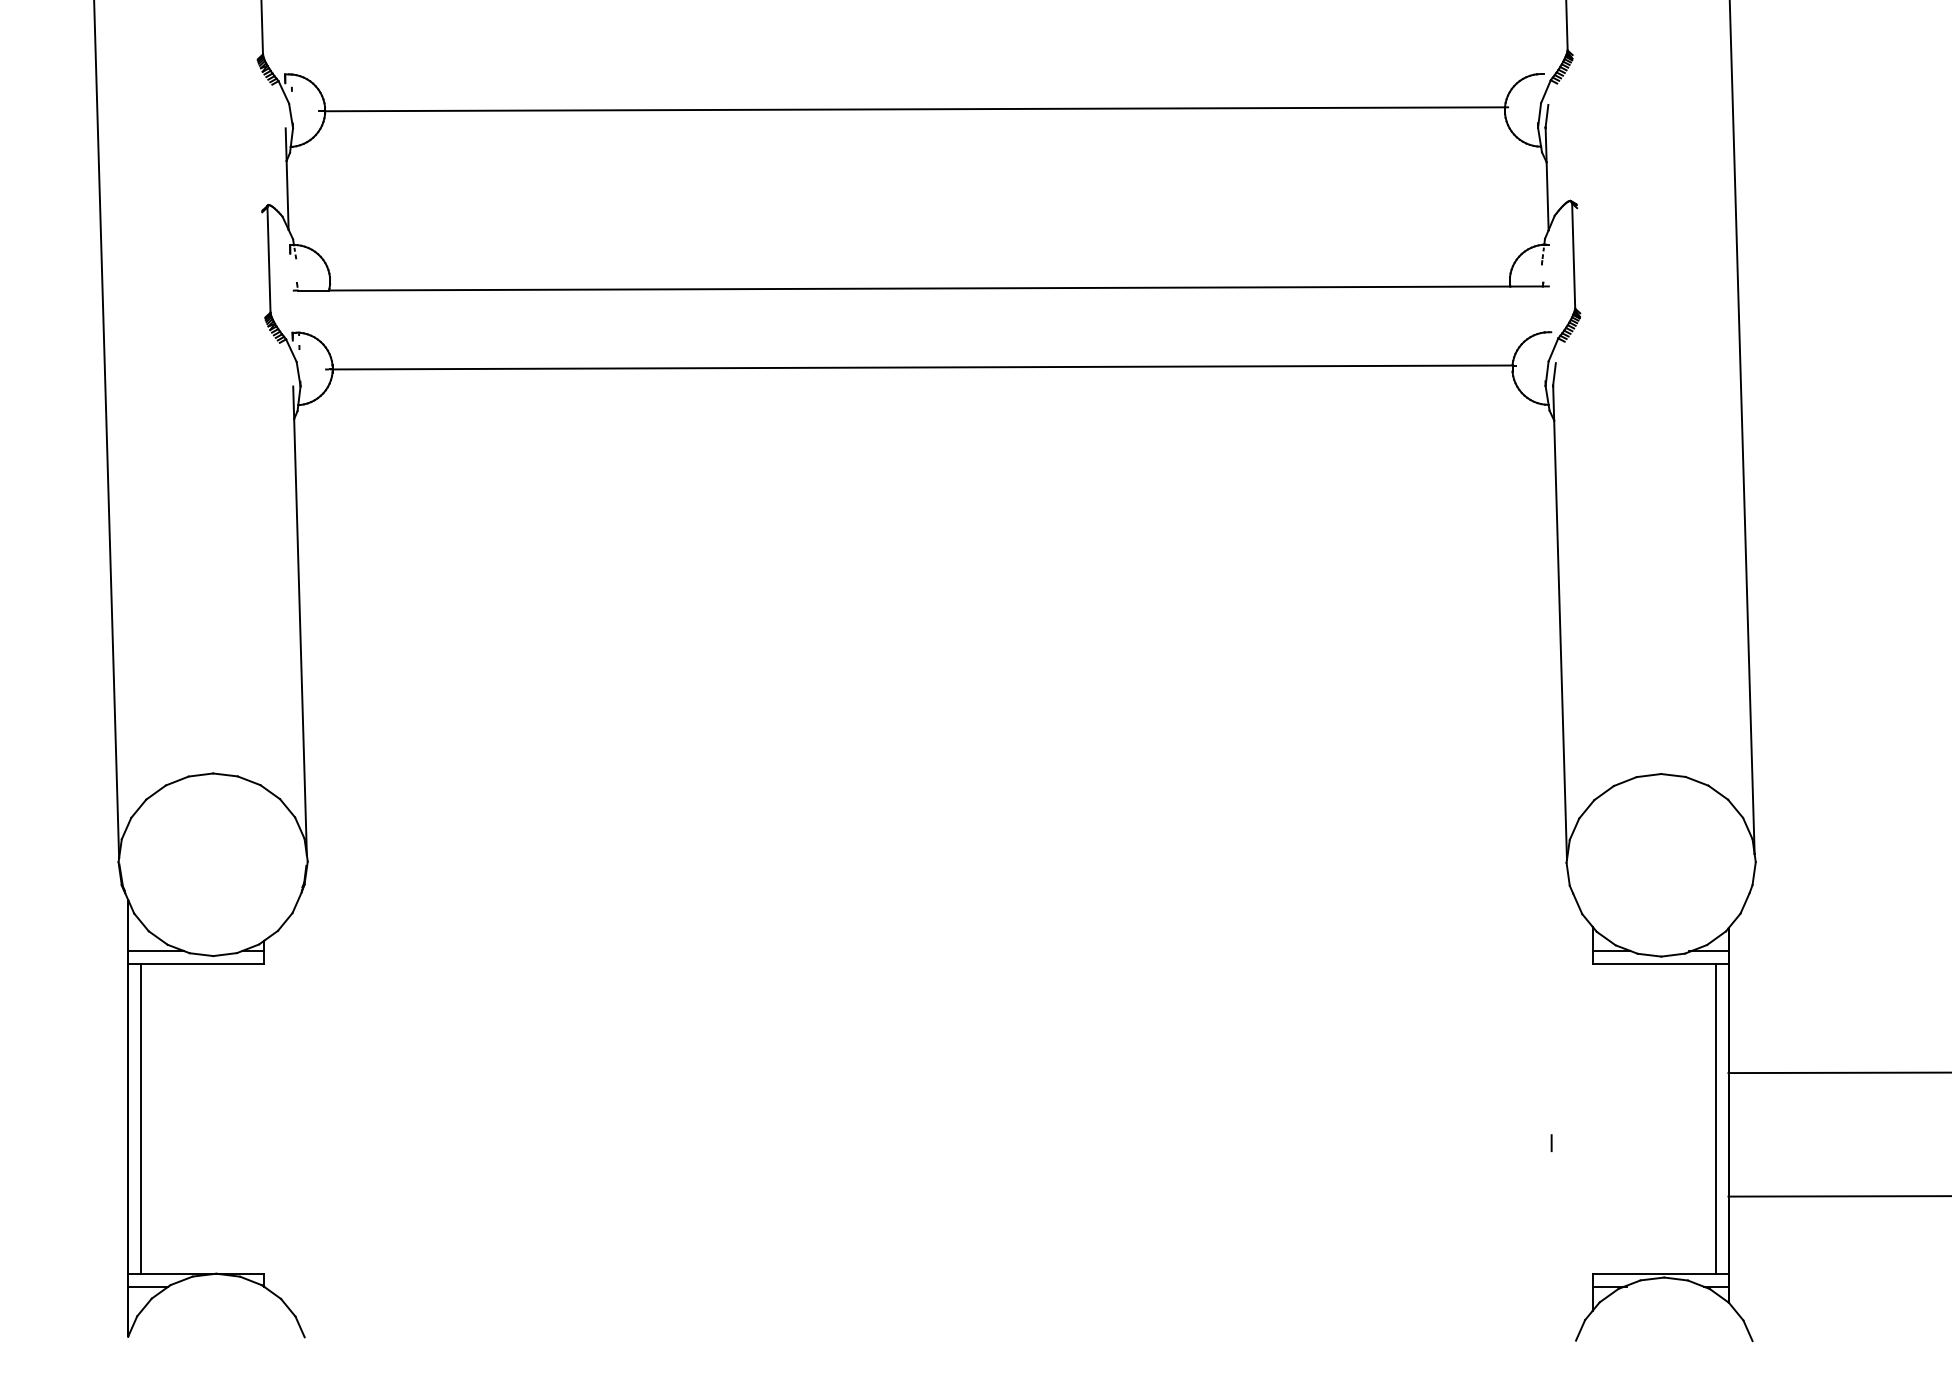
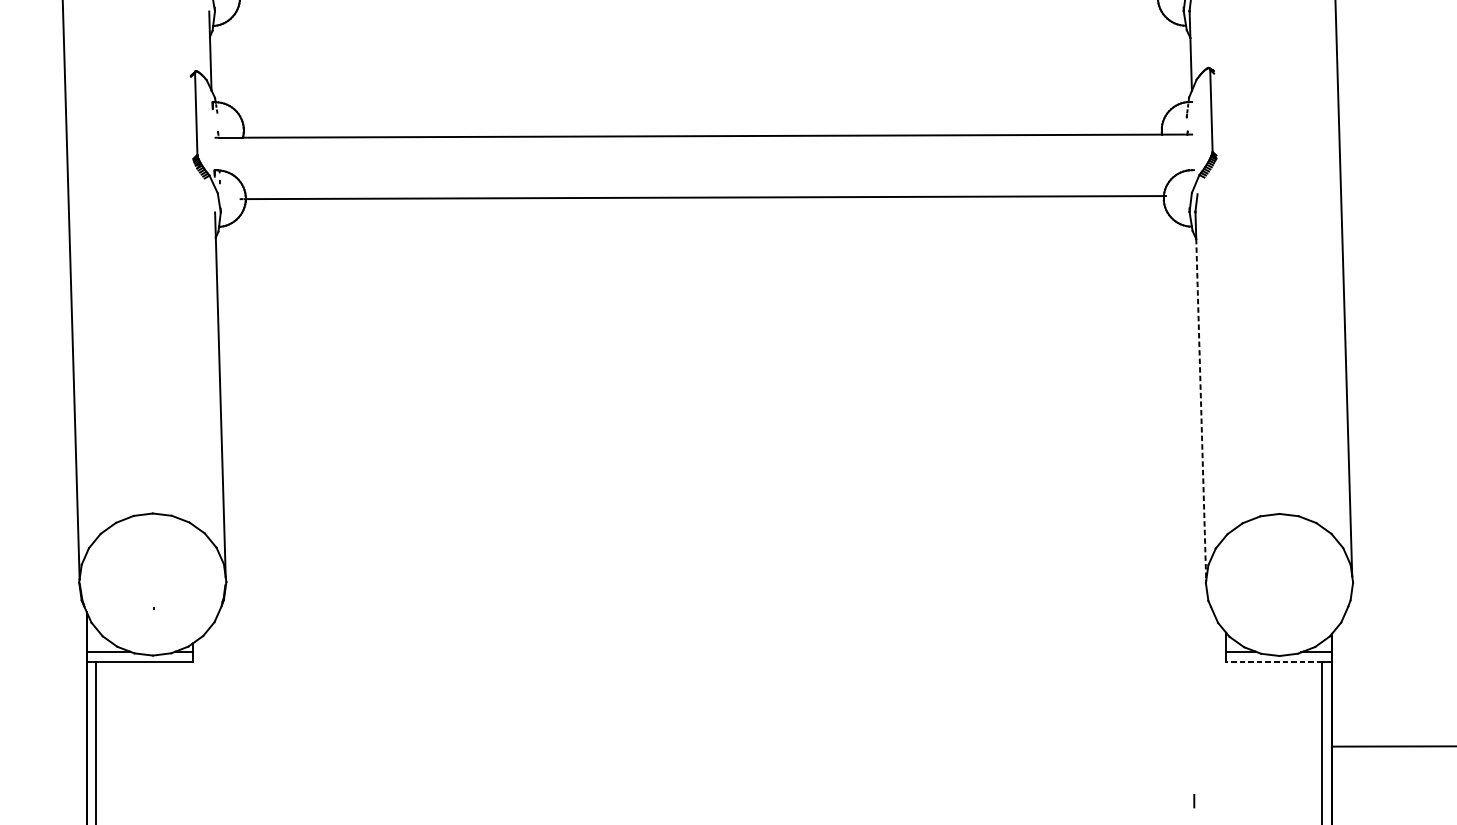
line: (1560, 640) -> (1201, 410), solid -> dashed
line: (1654, 964) -> (1274, 662), solid -> dashed

